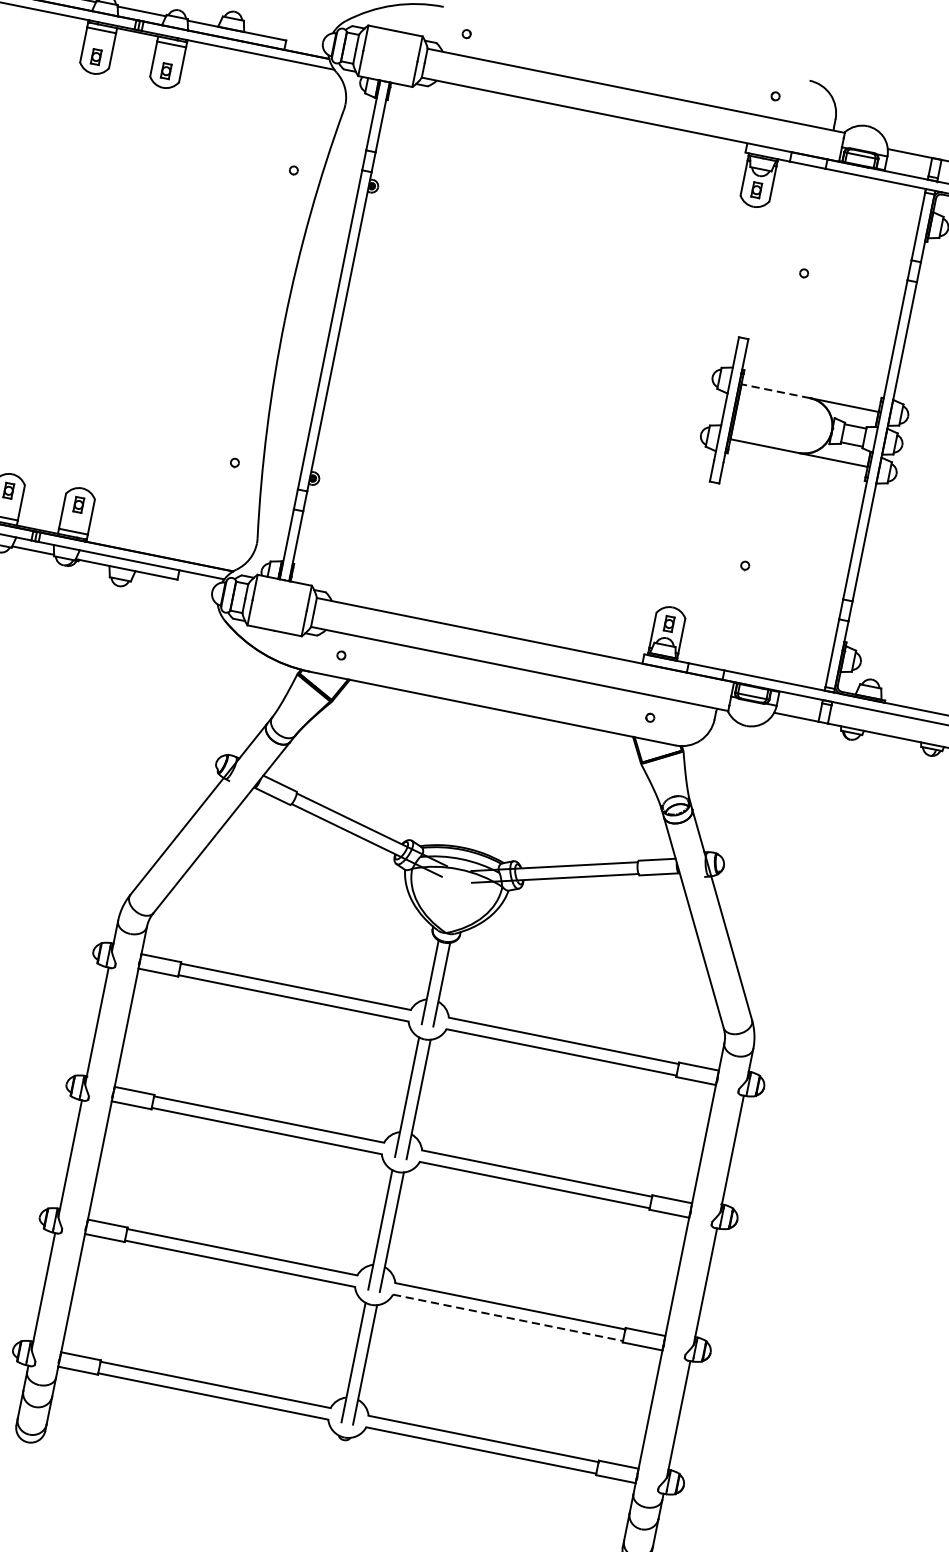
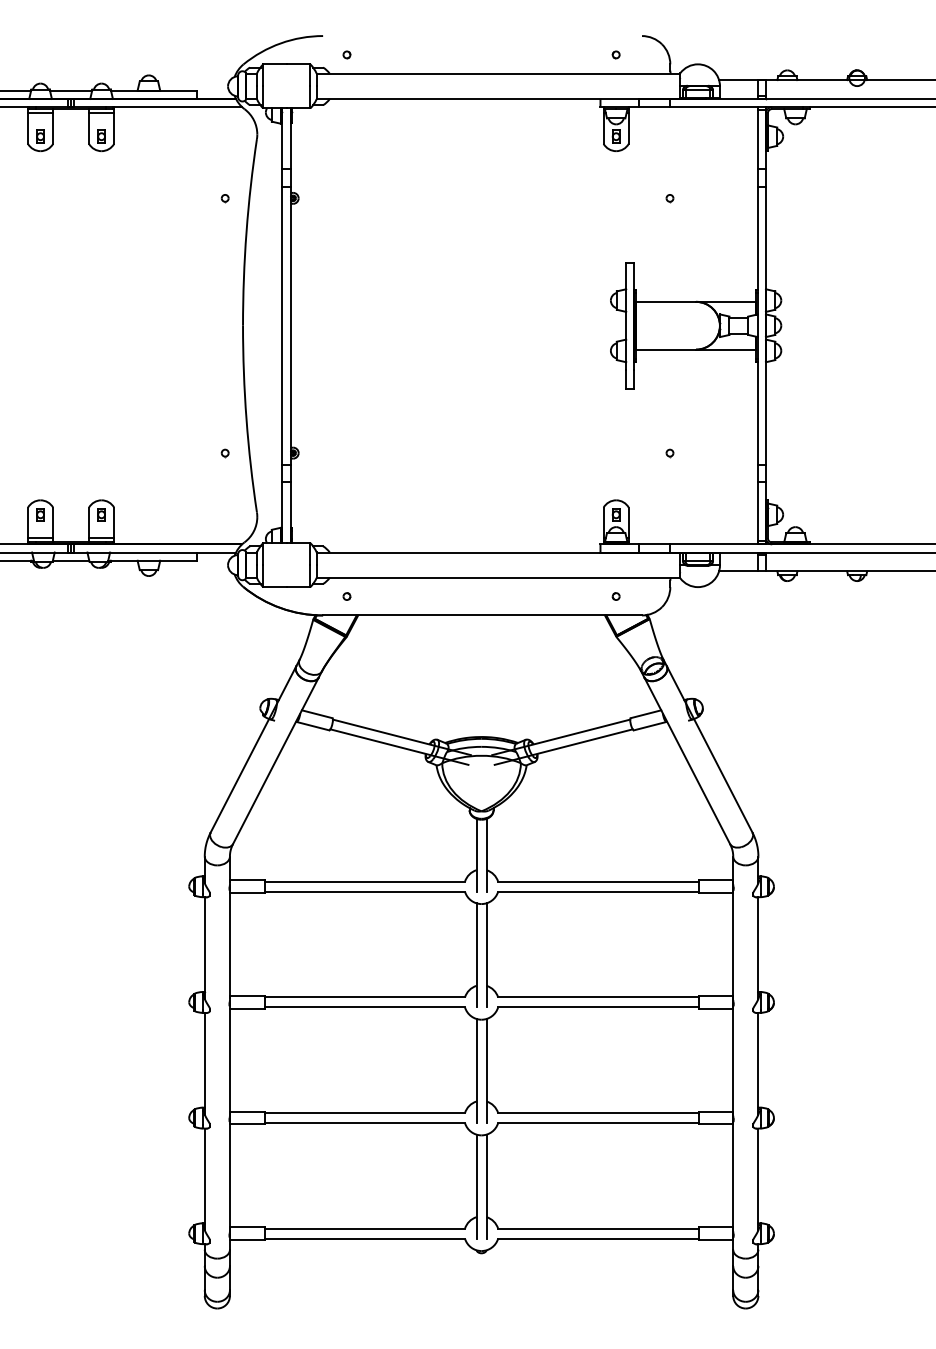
line: (776, 390) -> (666, 301), dashed -> solid
line: (508, 1318) -> (598, 1123), dashed -> solid

